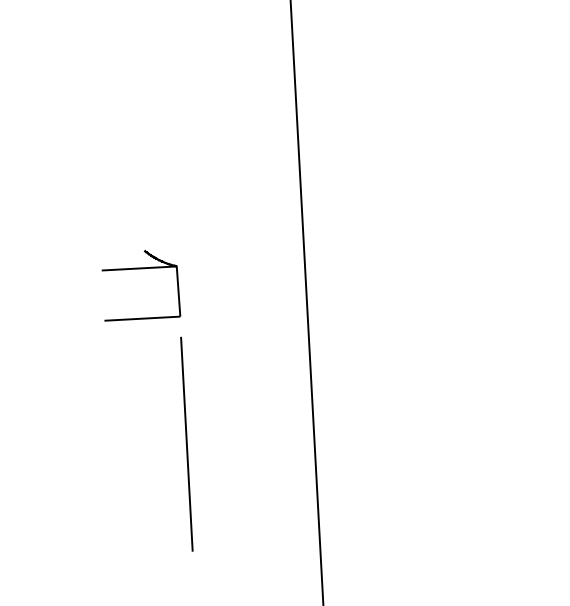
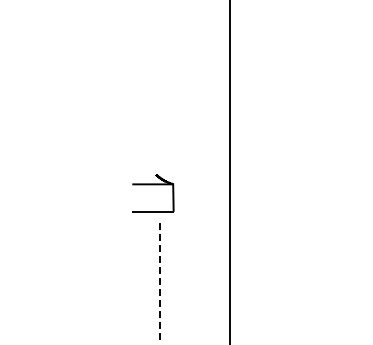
part: (140, 270) -> (153, 185), moved
line: (186, 444) -> (160, 281), solid -> dashed

